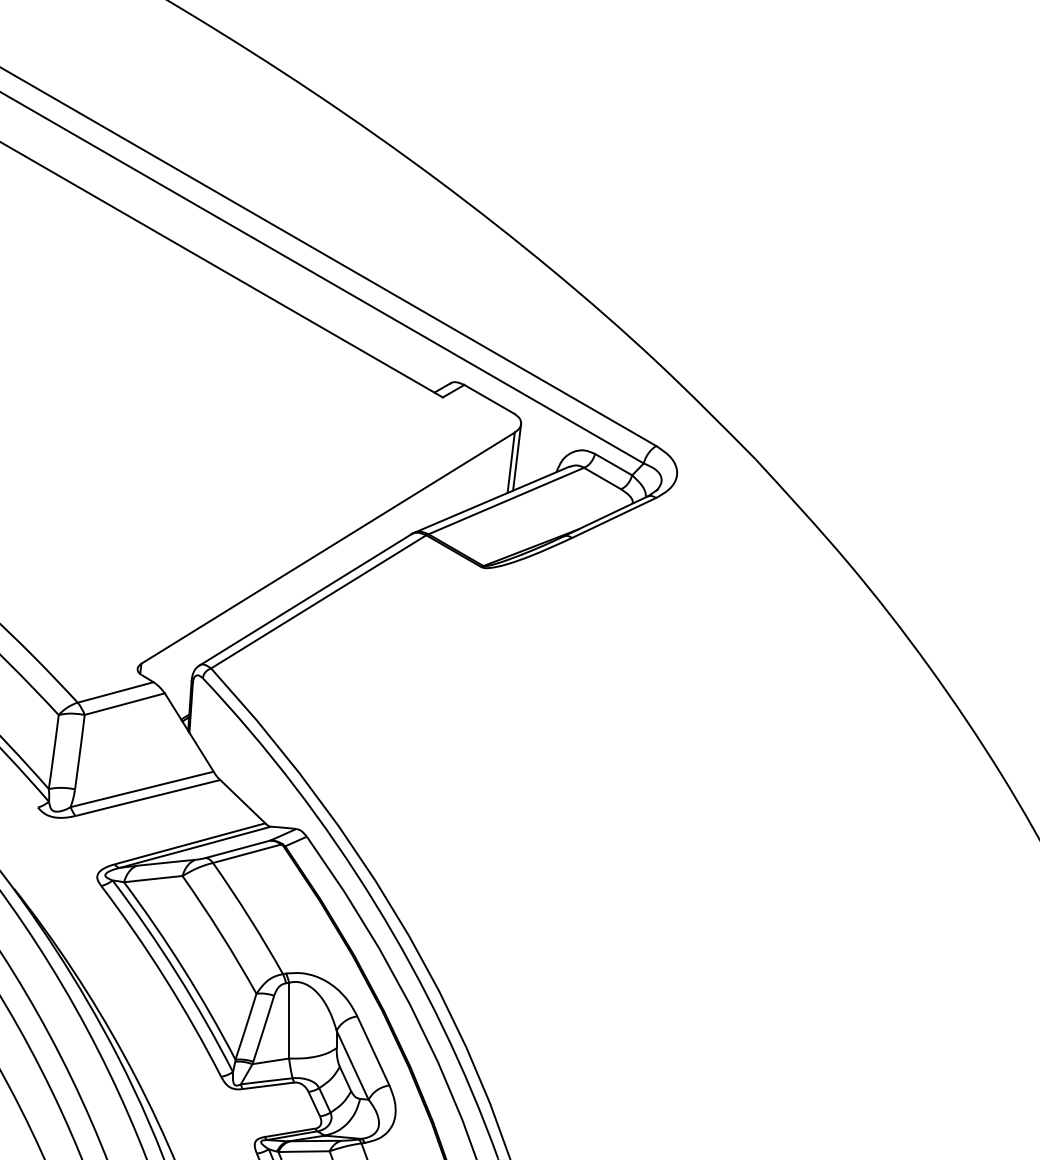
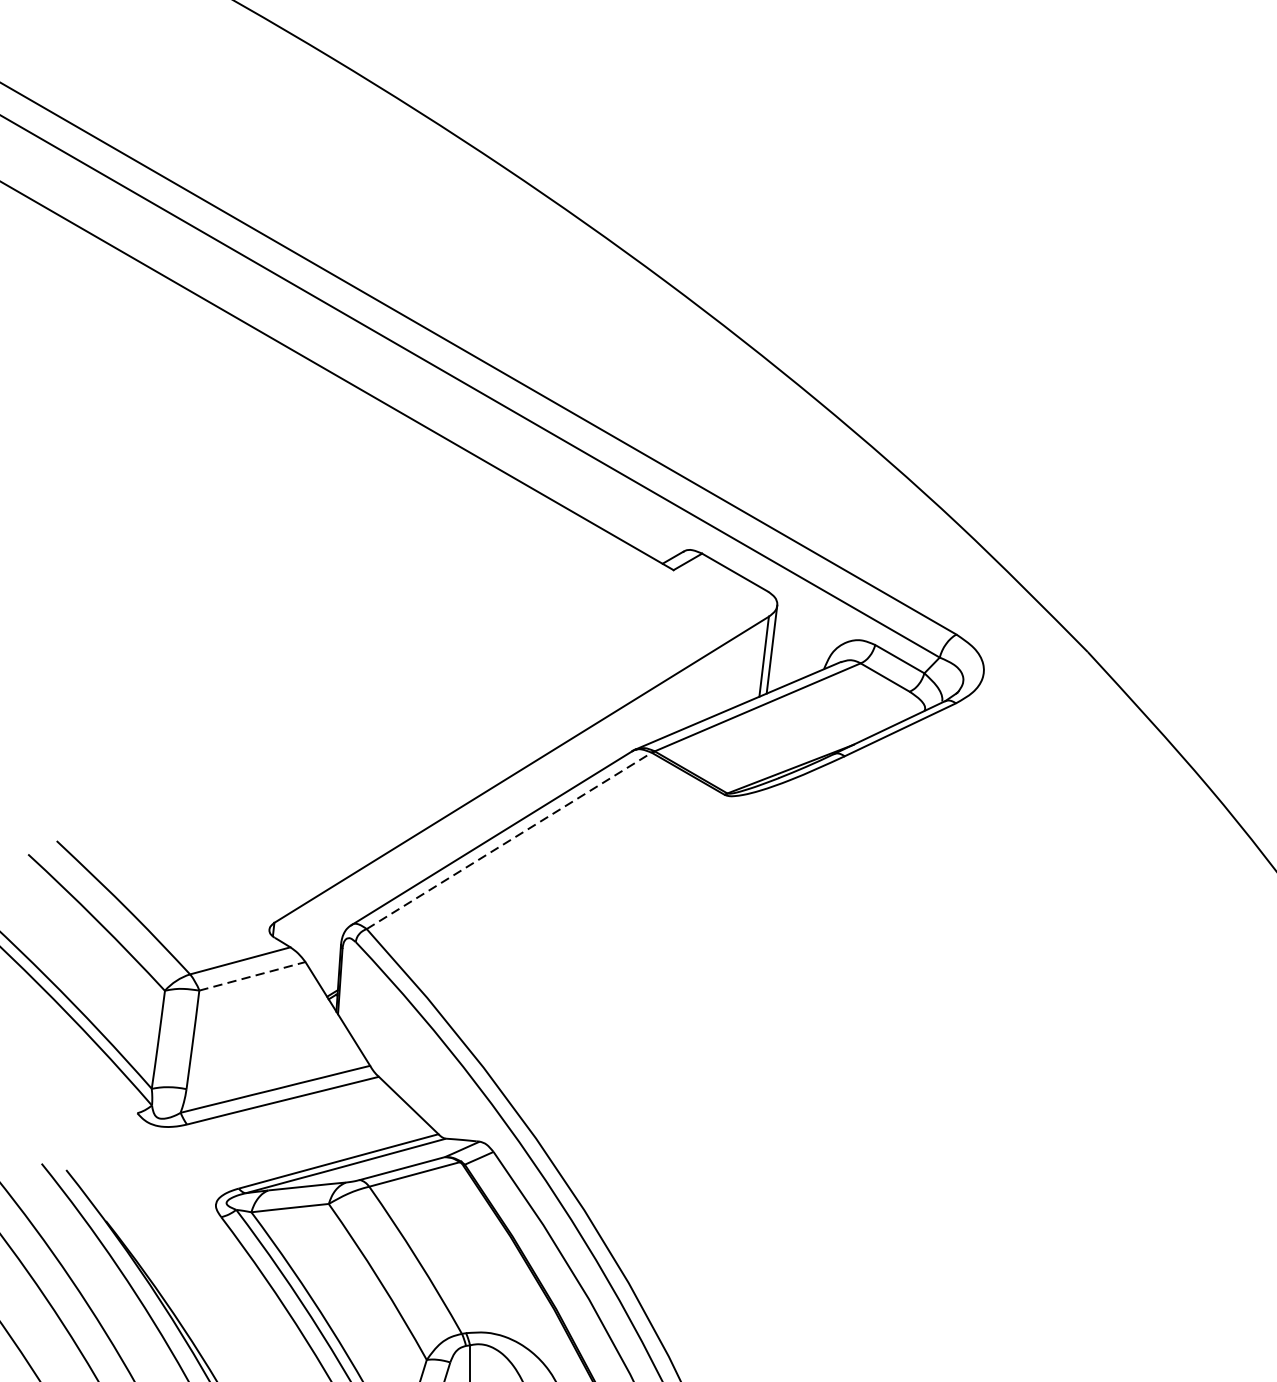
line: (318, 601) -> (508, 840), solid -> dashed
line: (124, 704) -> (252, 976), solid -> dashed

